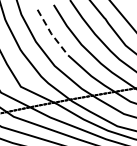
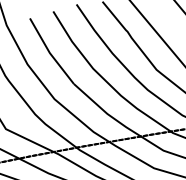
line: (51, 33) -> (49, 52), dashed -> solid

